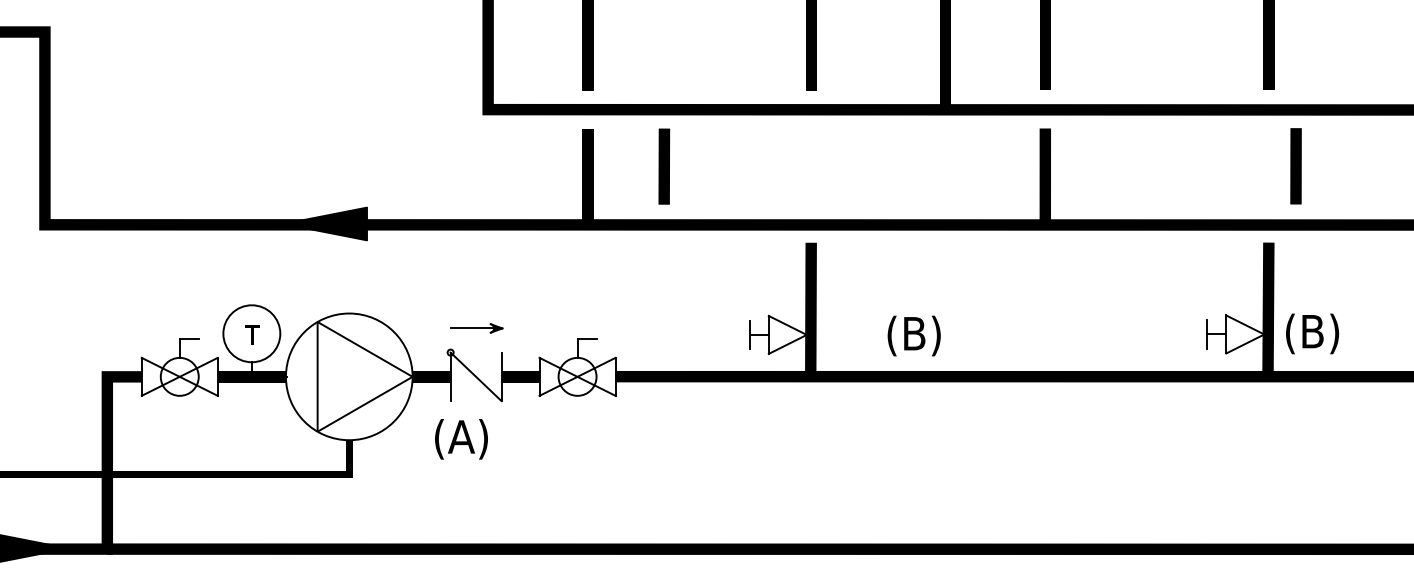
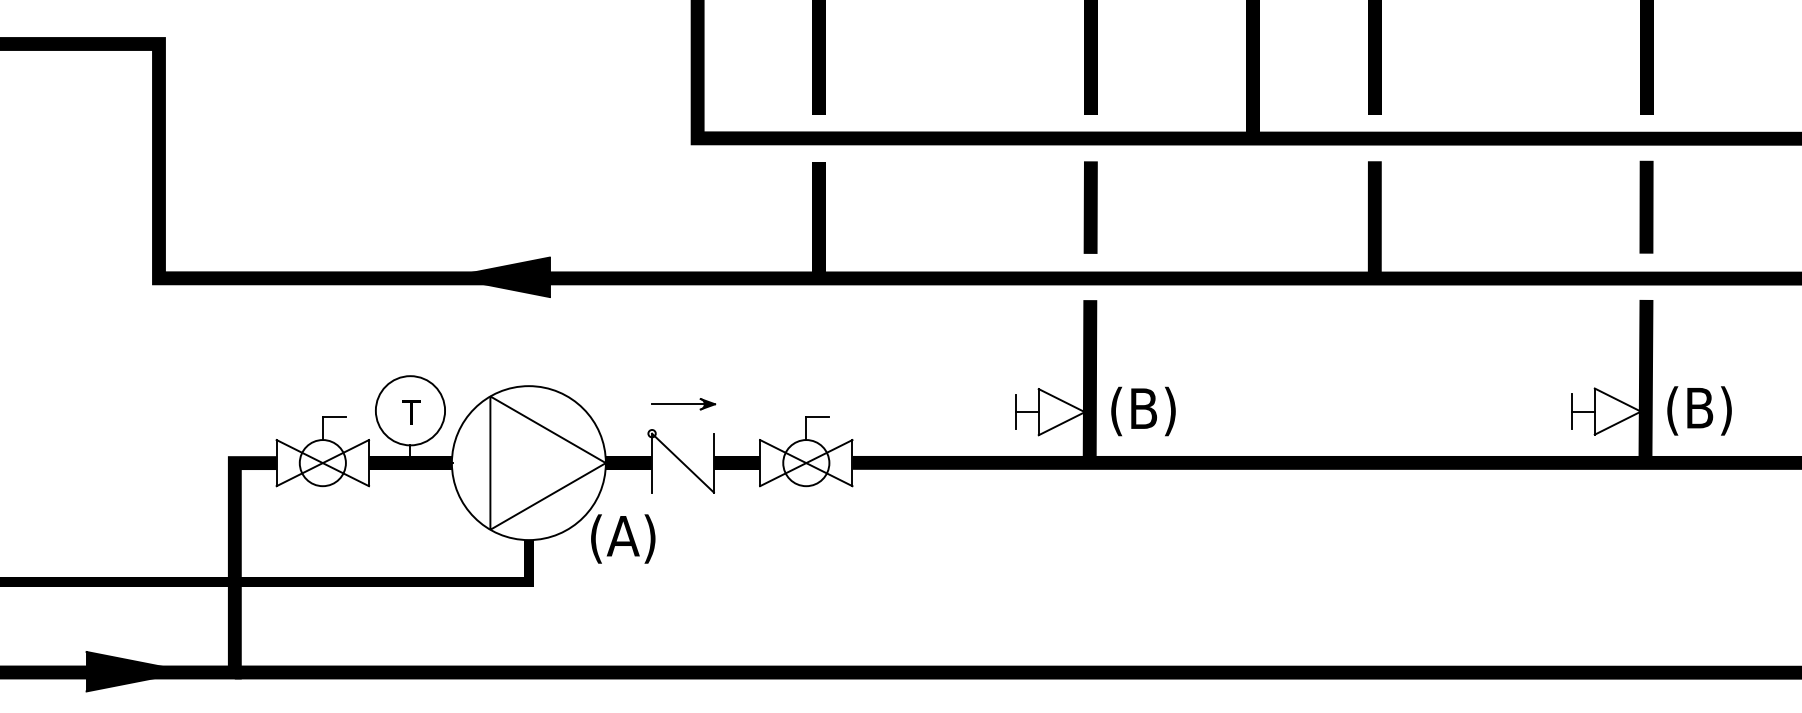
line: (1296, 165) -> (1646, 206), moved
line: (664, 166) -> (1090, 207), moved
text: (914, 336) -> (1143, 411), moved
text: (461, 438) -> (623, 538), moved

